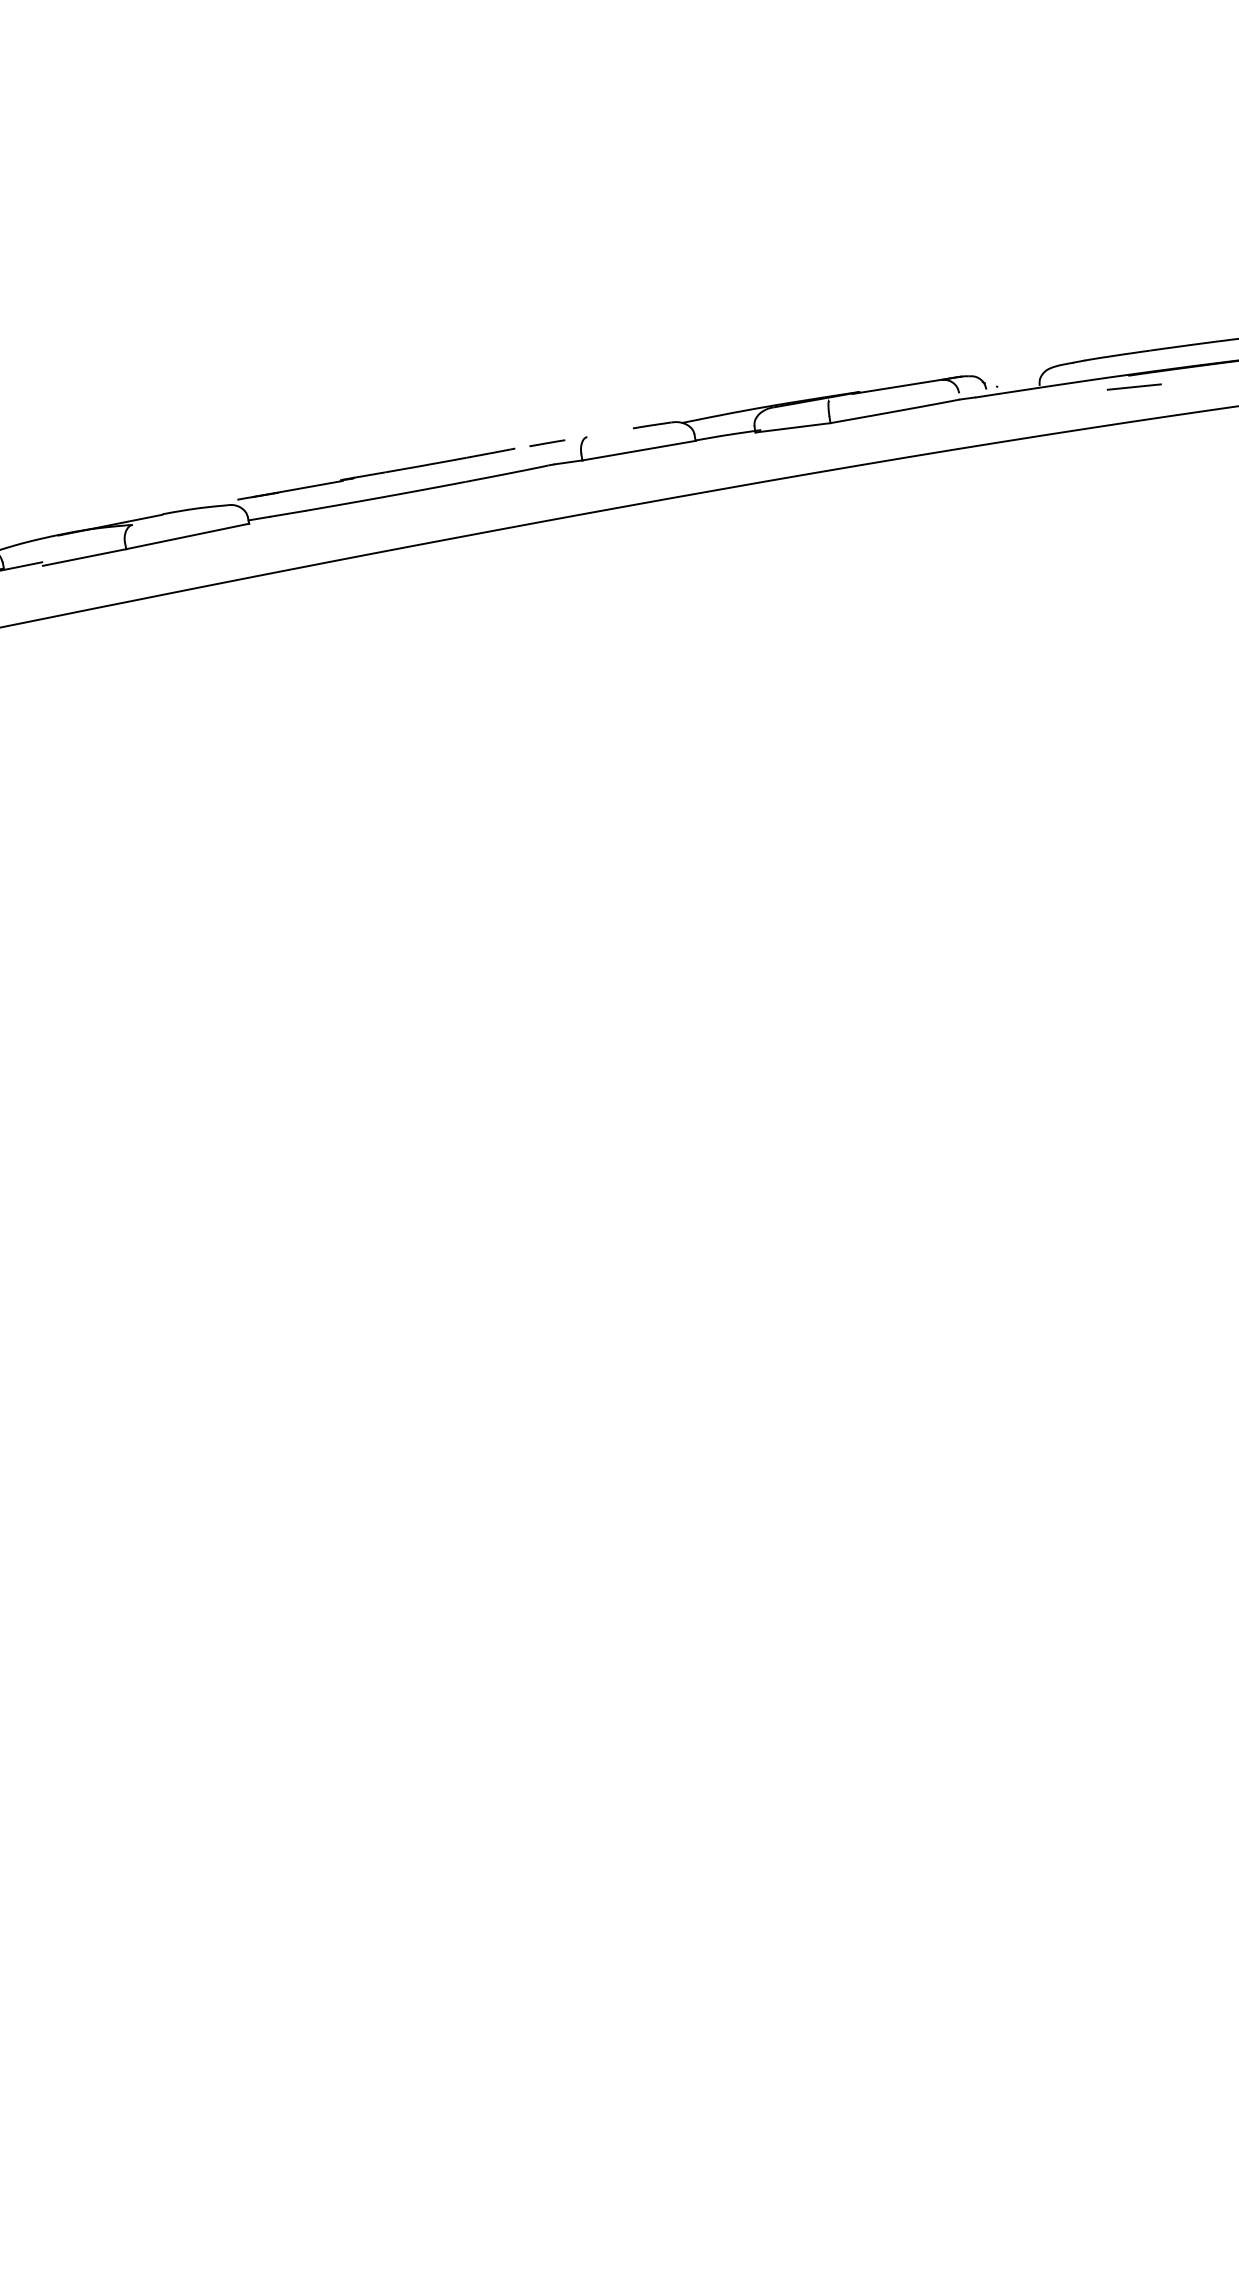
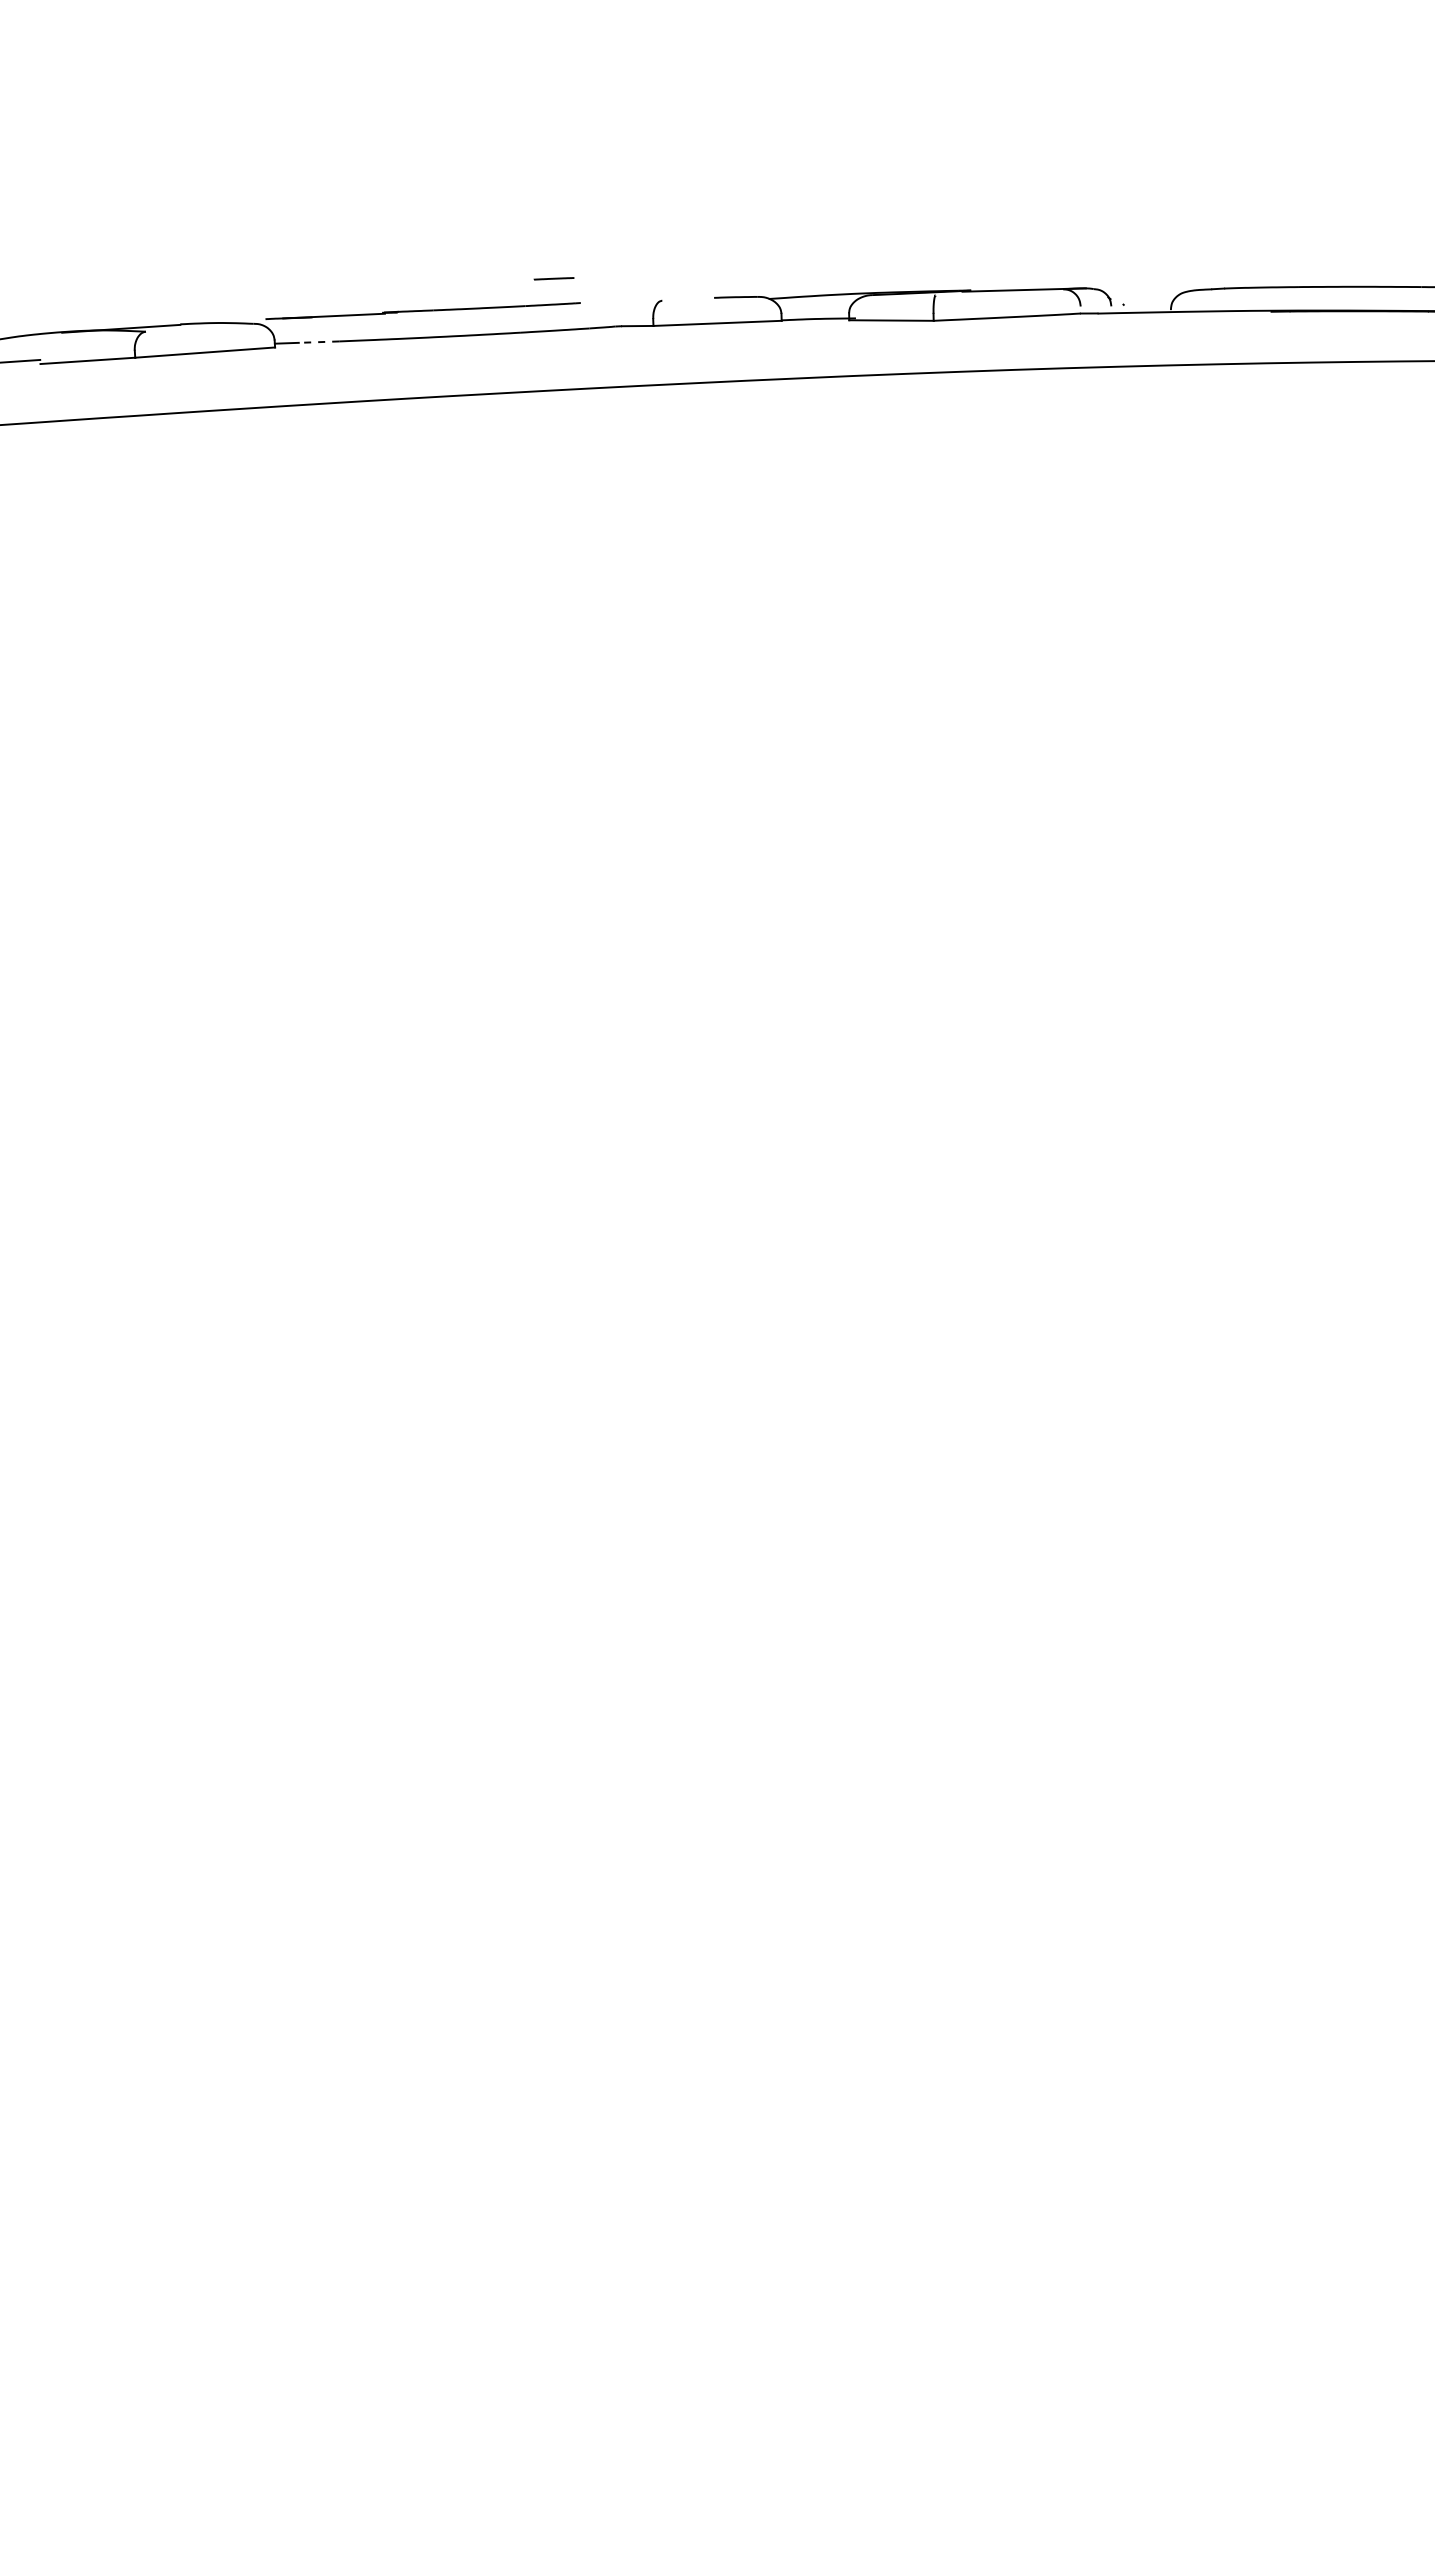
line: (1134, 387) -> (1275, 325), removed
line: (546, 443) -> (553, 278), moved
line: (287, 514) -> (318, 342), solid -> dashed

